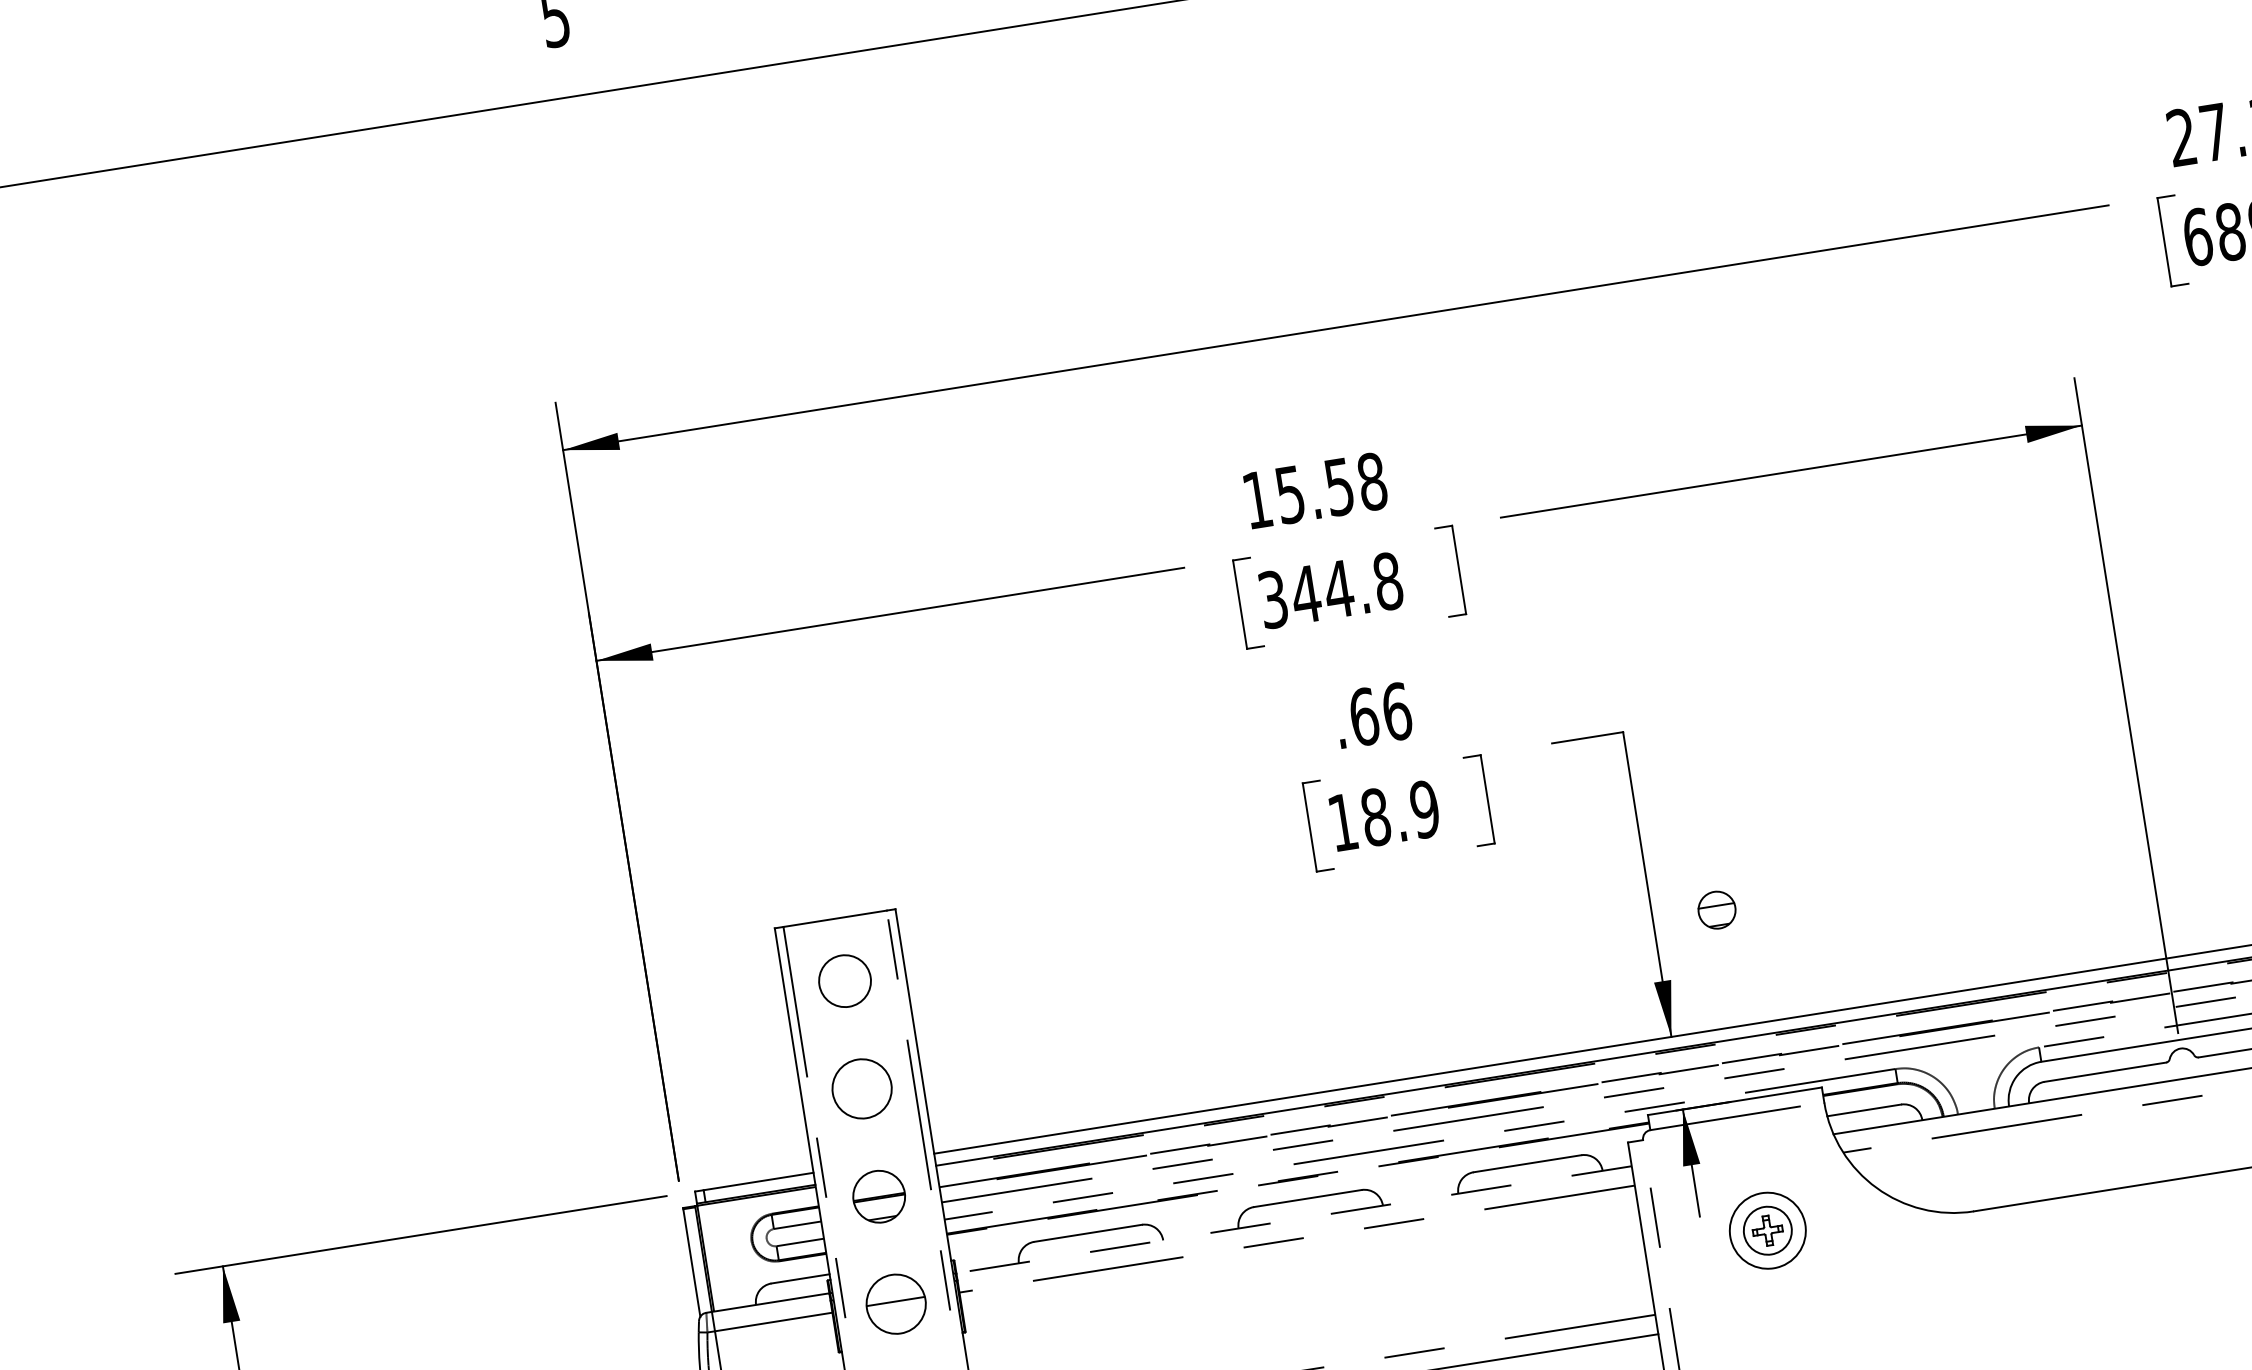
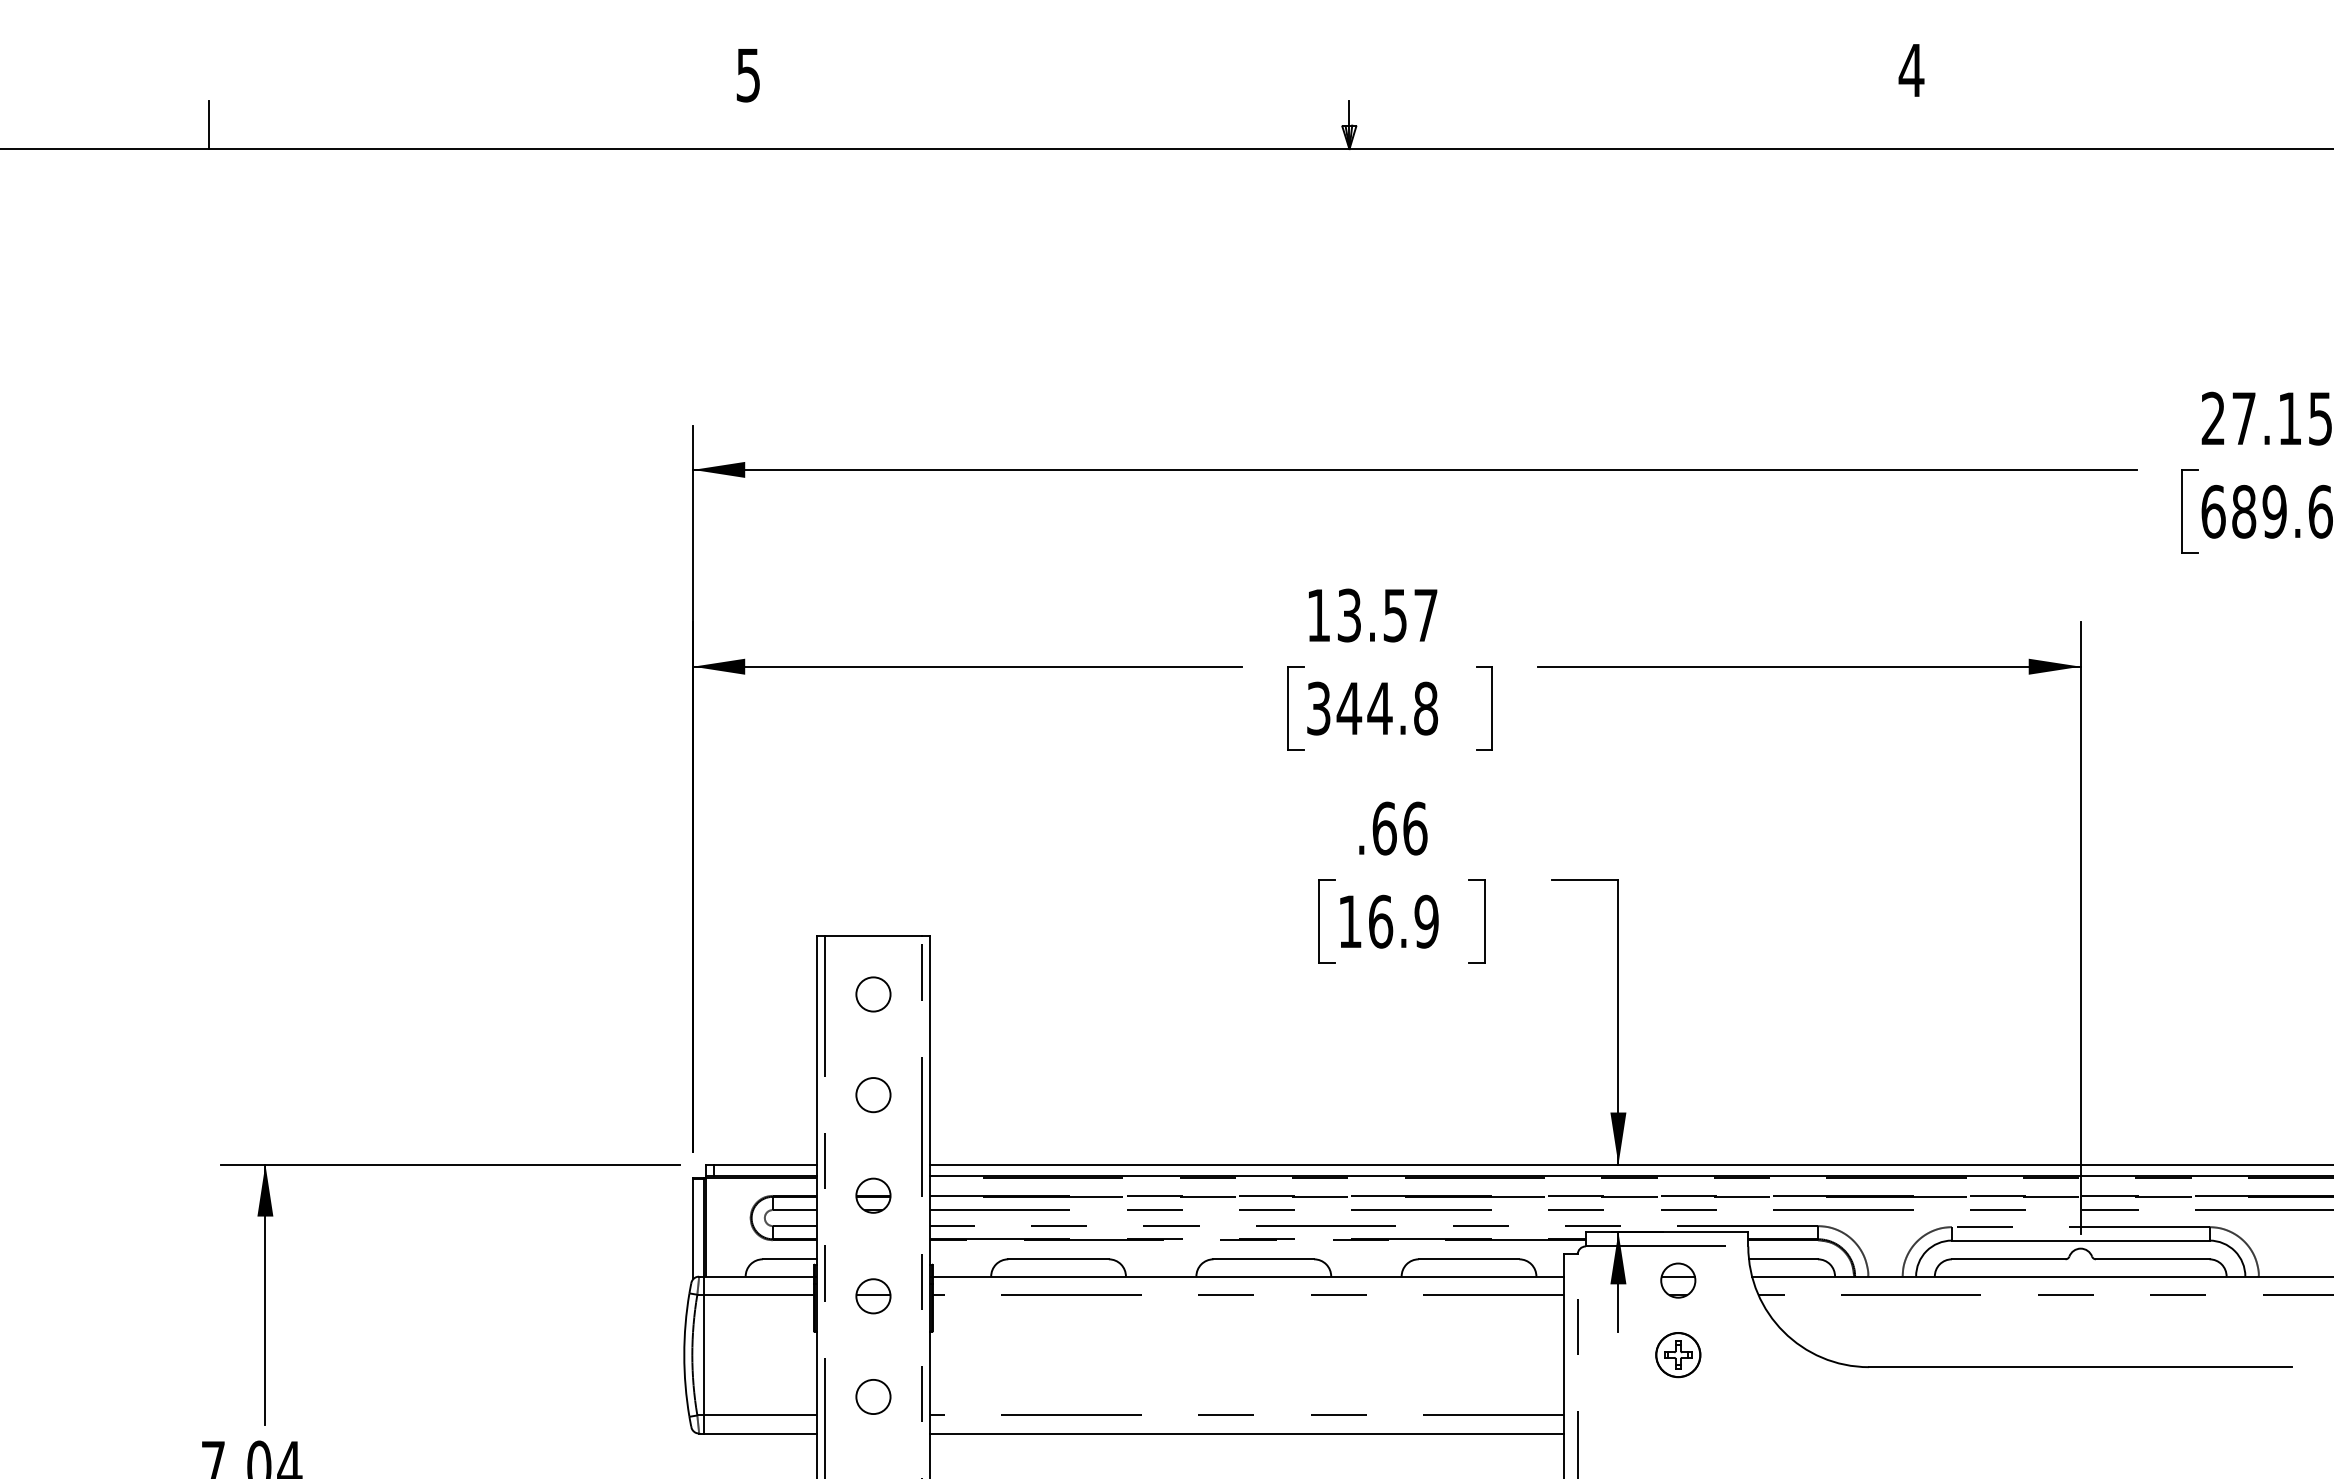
text: (1332, 488) -> (1388, 615), 15.58 -> 13.57
text: (1375, 817) -> (1380, 921), 18.9 -> 16.9
part: (1717, 910) -> (1678, 1280), moved
circle: (845, 981) -> (873, 994), size x0.71
circle: (862, 1089) -> (873, 1095), size x0.62
part: (879, 1196) -> (873, 1195), size x0.71
line: (1293, 1219) -> (1247, 1276), dashed -> solid
circle: (1768, 1231) -> (1678, 1355), size x0.62
part: (896, 1304) -> (873, 1296), size x0.62

